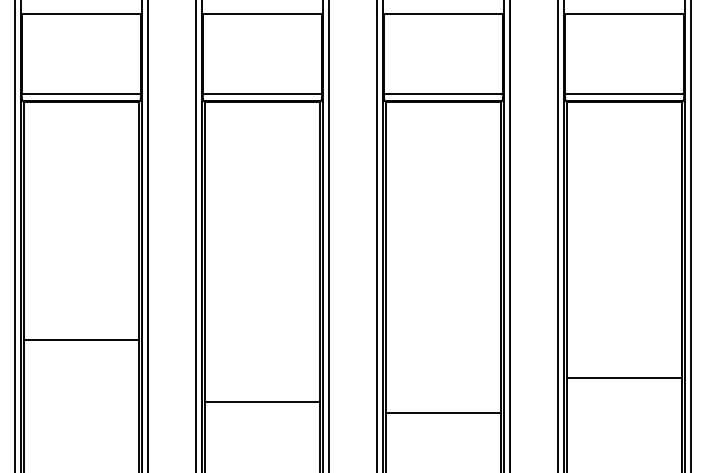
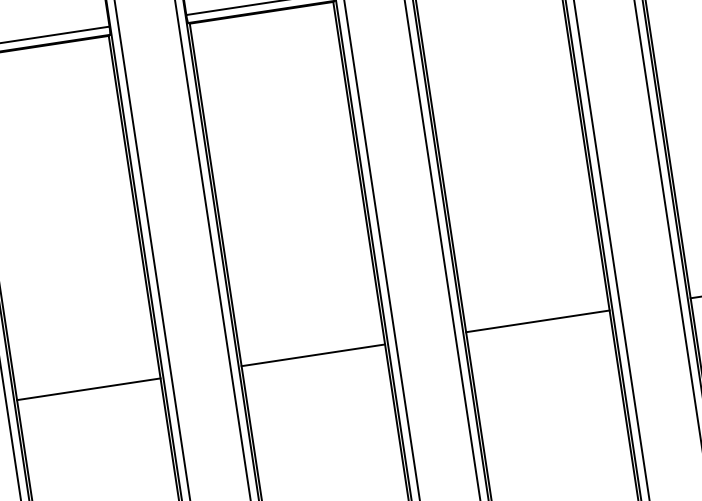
line: (81, 339) -> (88, 388), moved
line: (262, 401) -> (313, 354), moved
line: (443, 412) -> (537, 320), moved

